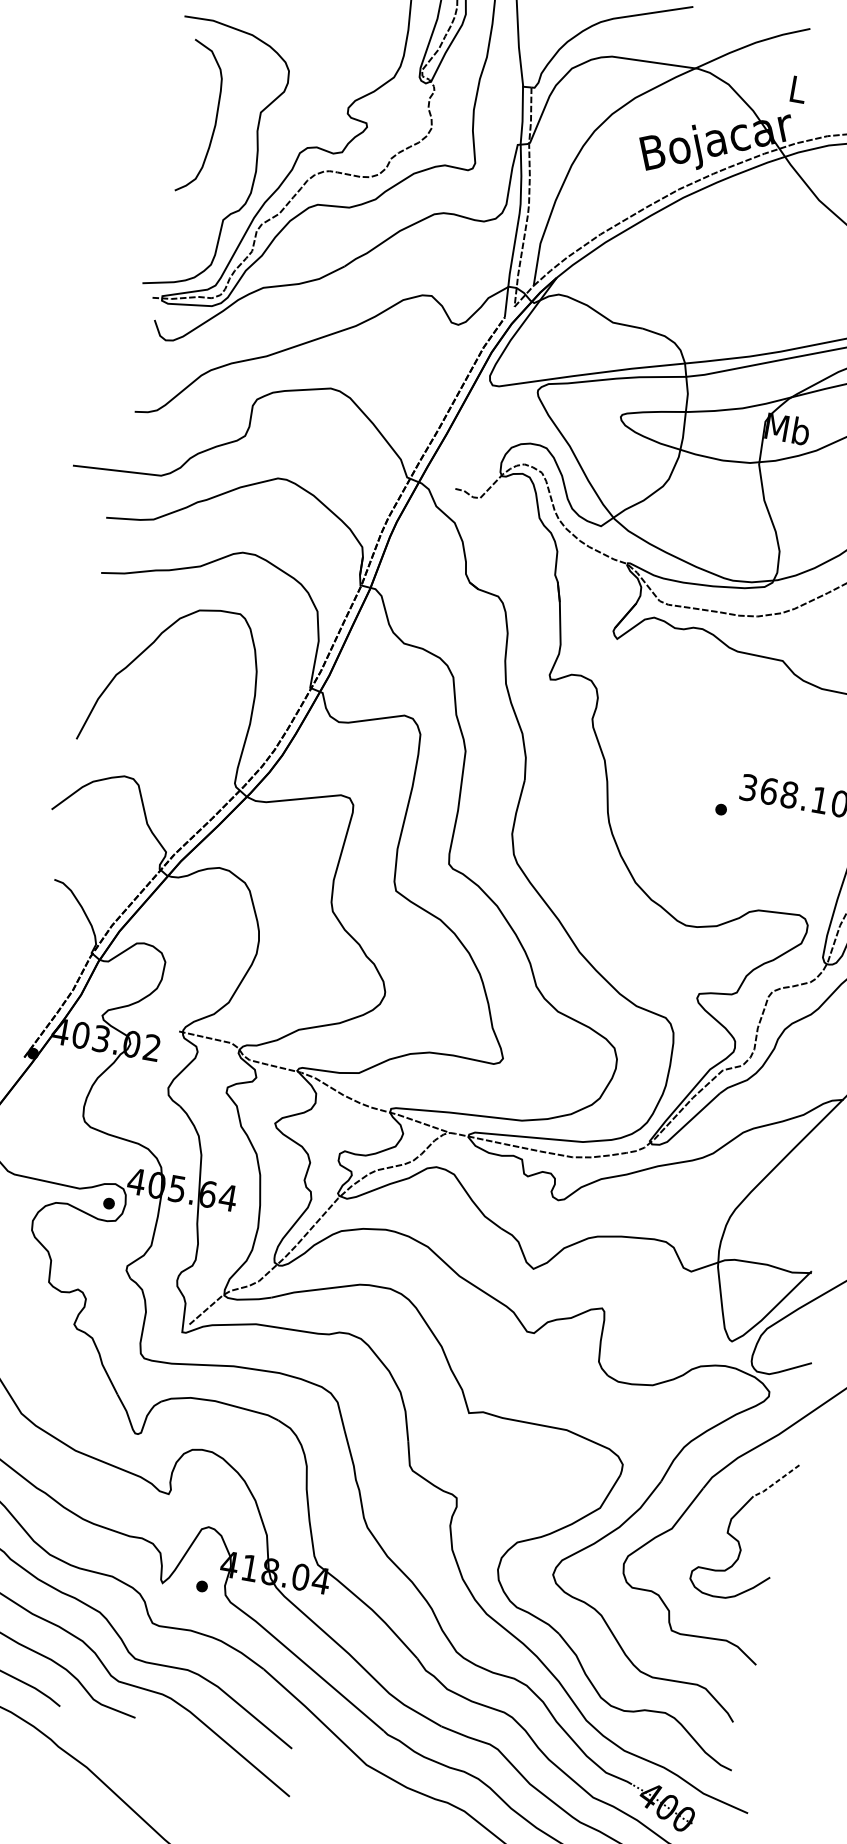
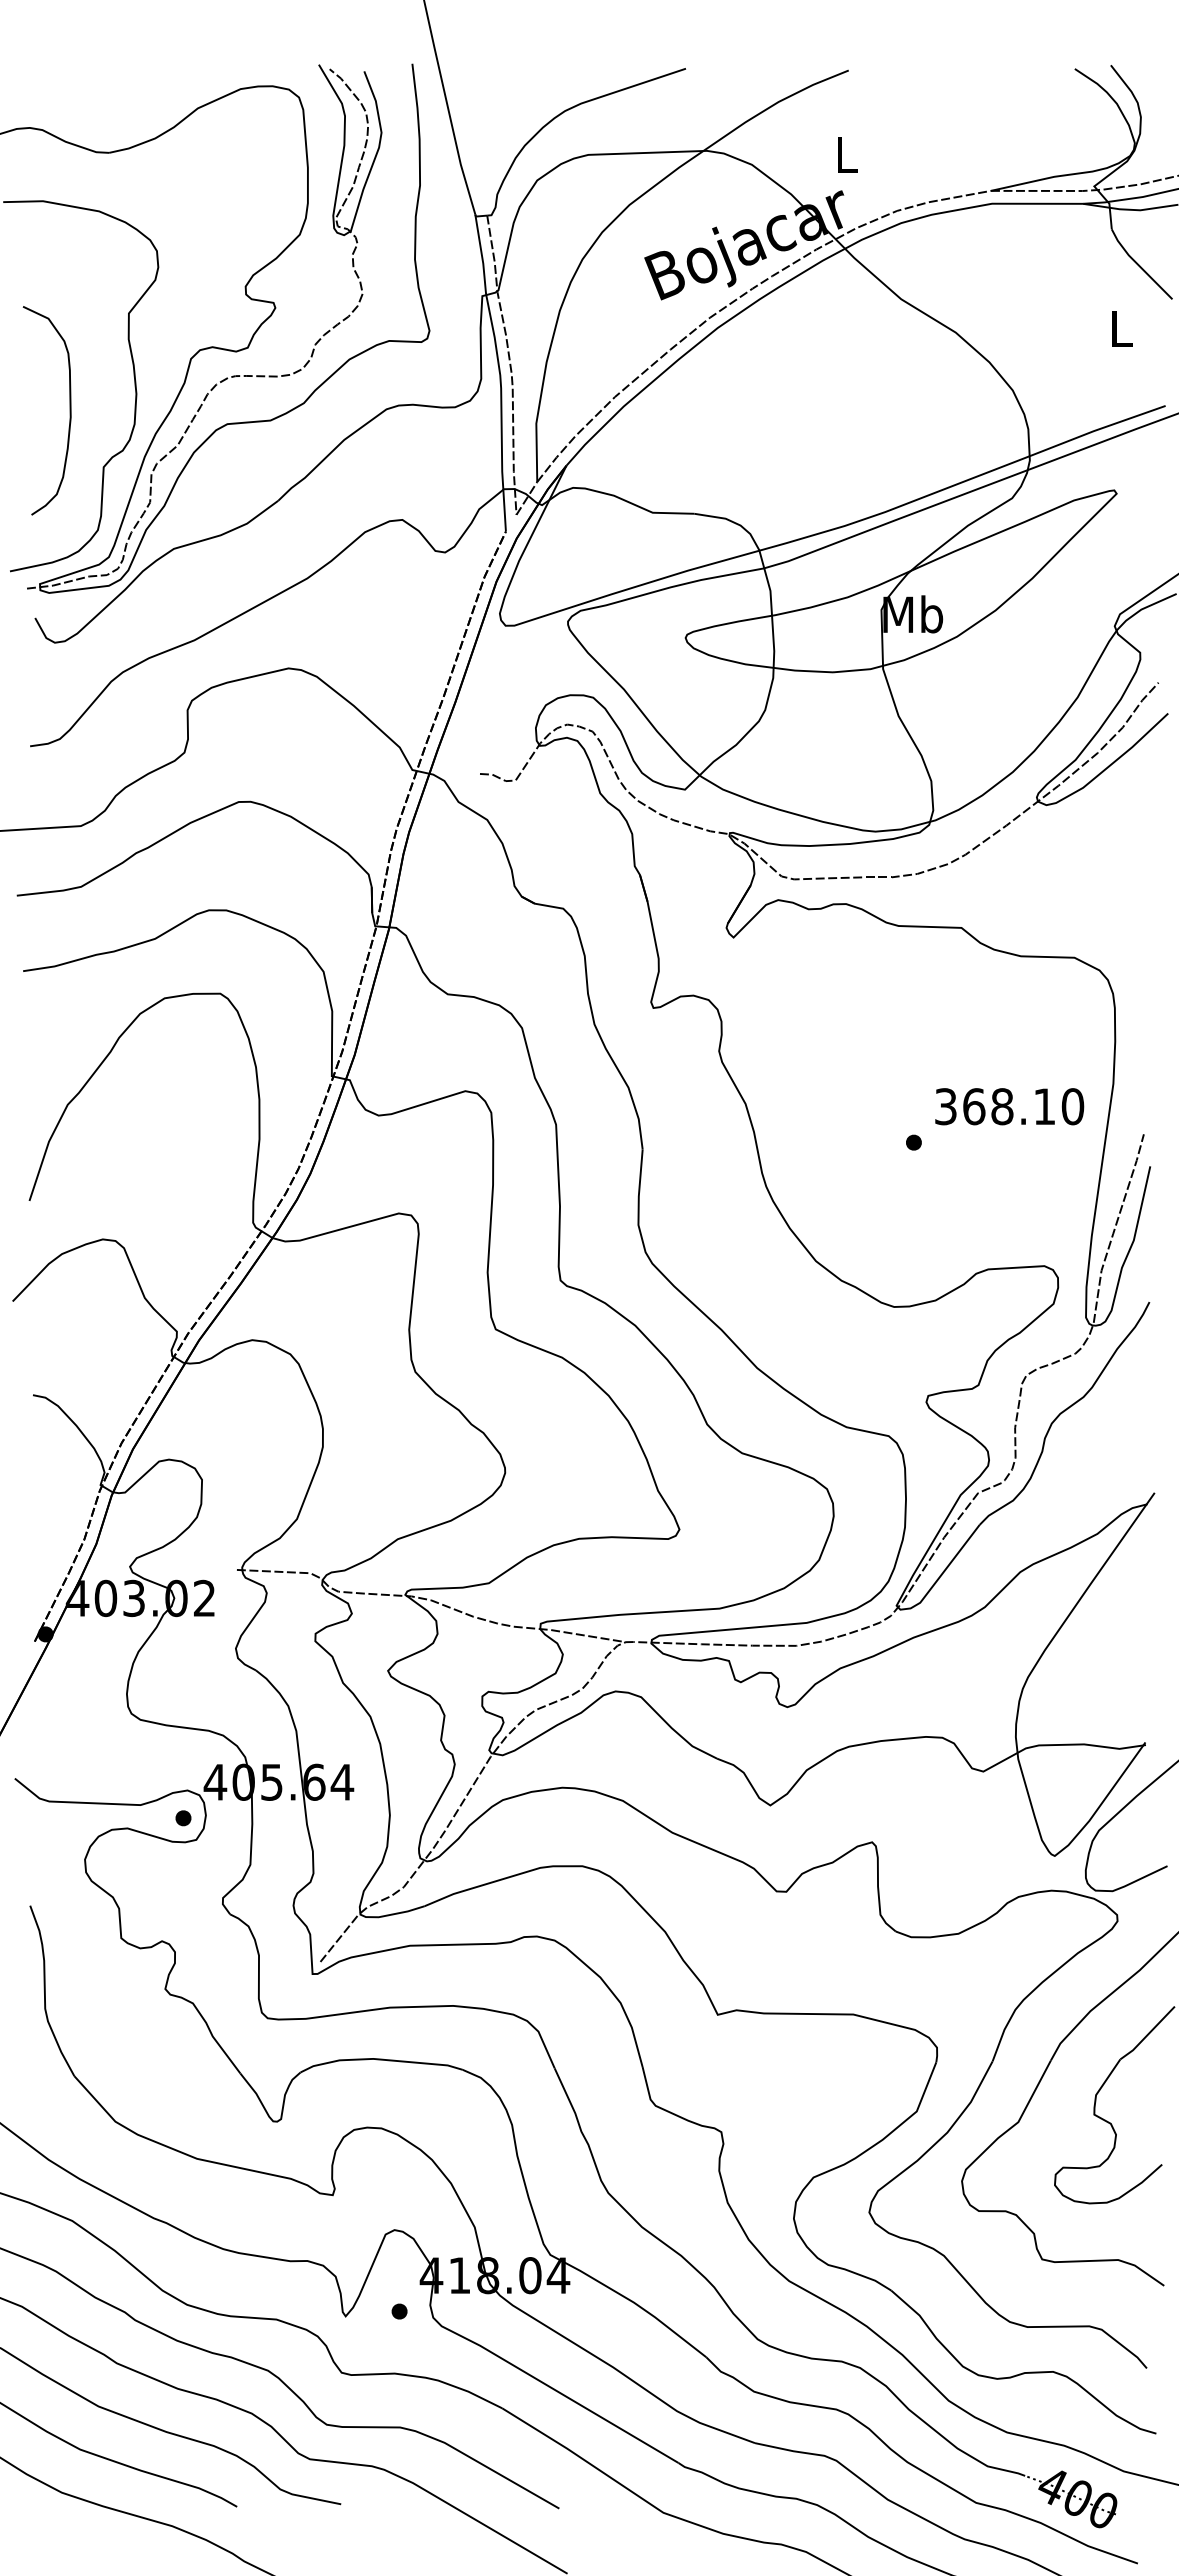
curve: (215, 120) -> (69, 410), moved
line: (776, 1482) -> (1148, 2034), dashed -> solid

